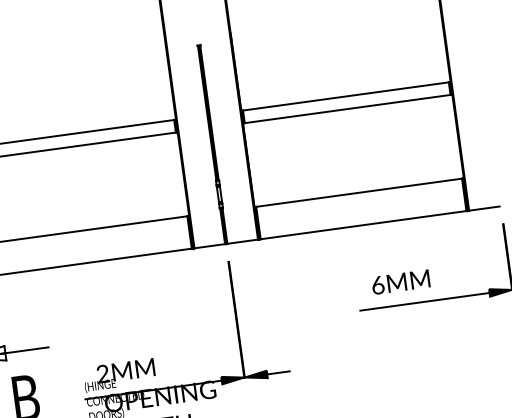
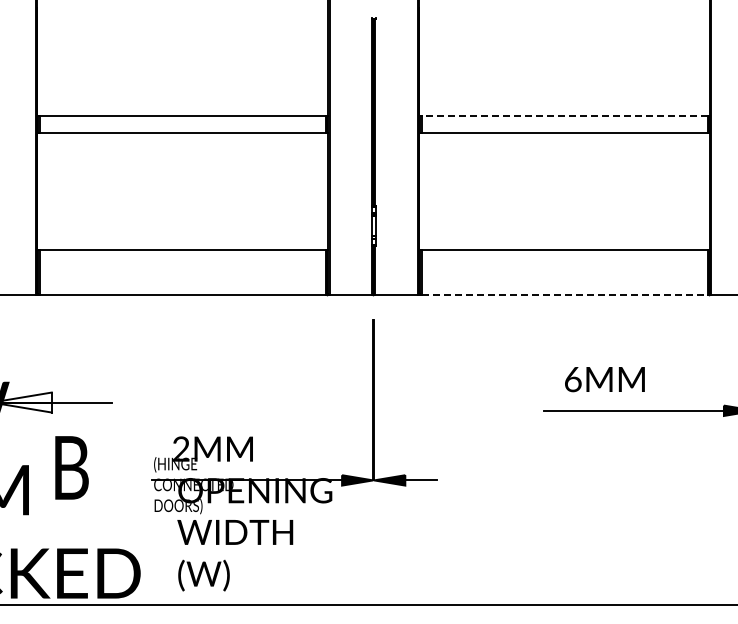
line: (345, 96) -> (564, 115), solid -> dashed
line: (364, 224) -> (565, 294), solid -> dashed

